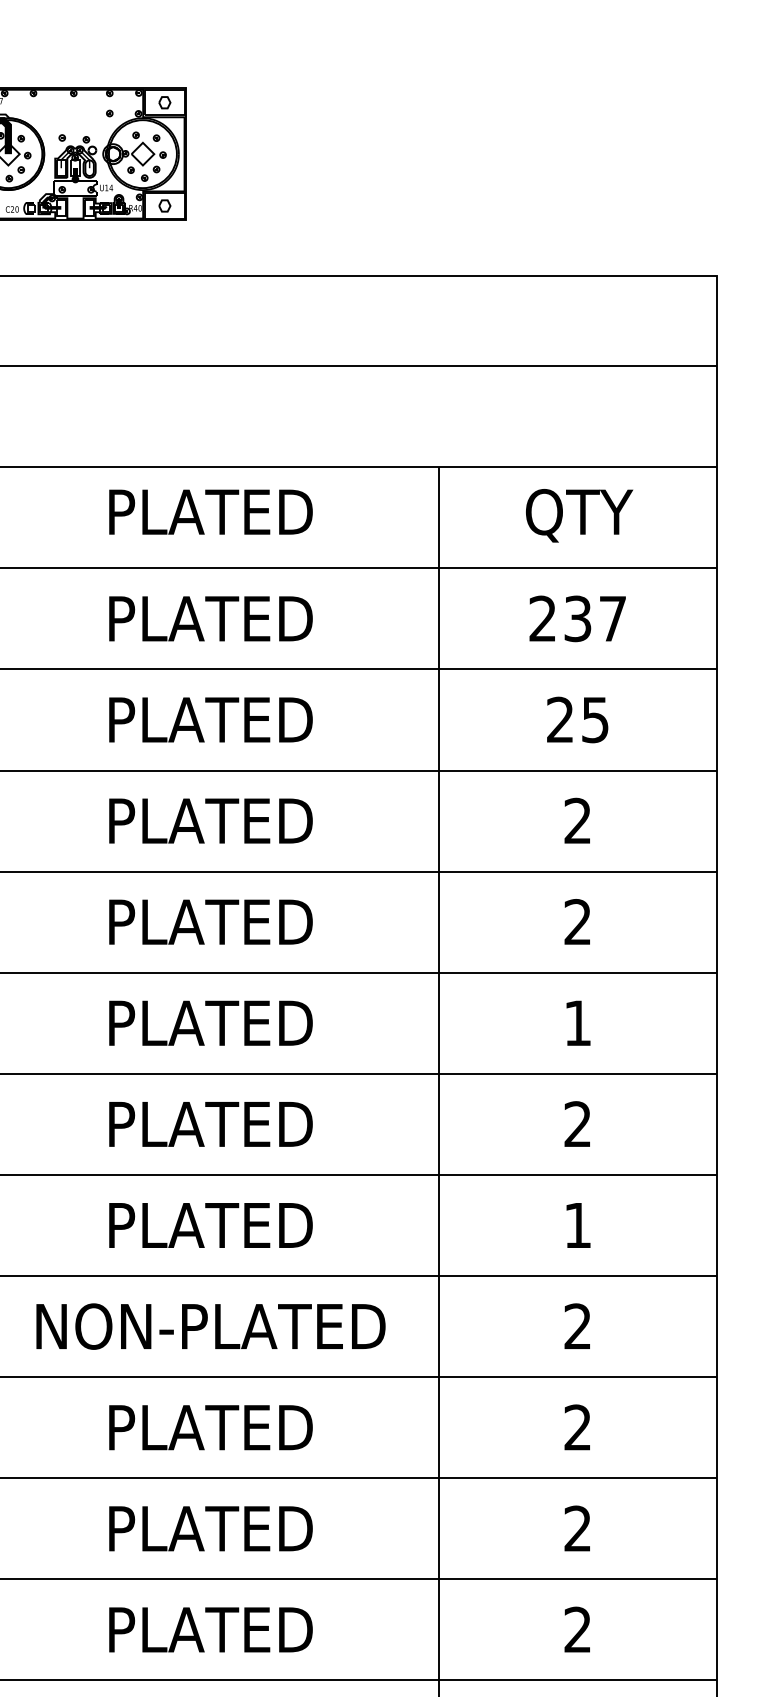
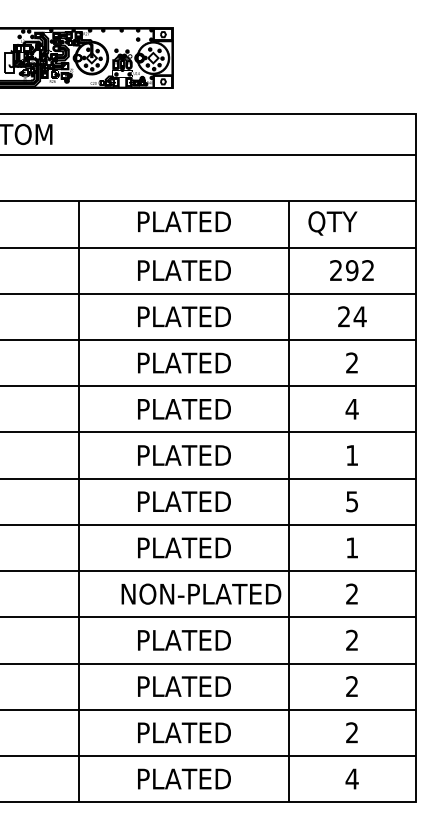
text: (578, 515) -> (332, 223), moved
text: (593, 618) -> (359, 270), 237 -> 292
text: (593, 719) -> (359, 316), 25 -> 24
text: (576, 920) -> (351, 408), 2 -> 4
text: (576, 1123) -> (351, 501), 2 -> 5
text: (211, 1325) -> (201, 593), moved

